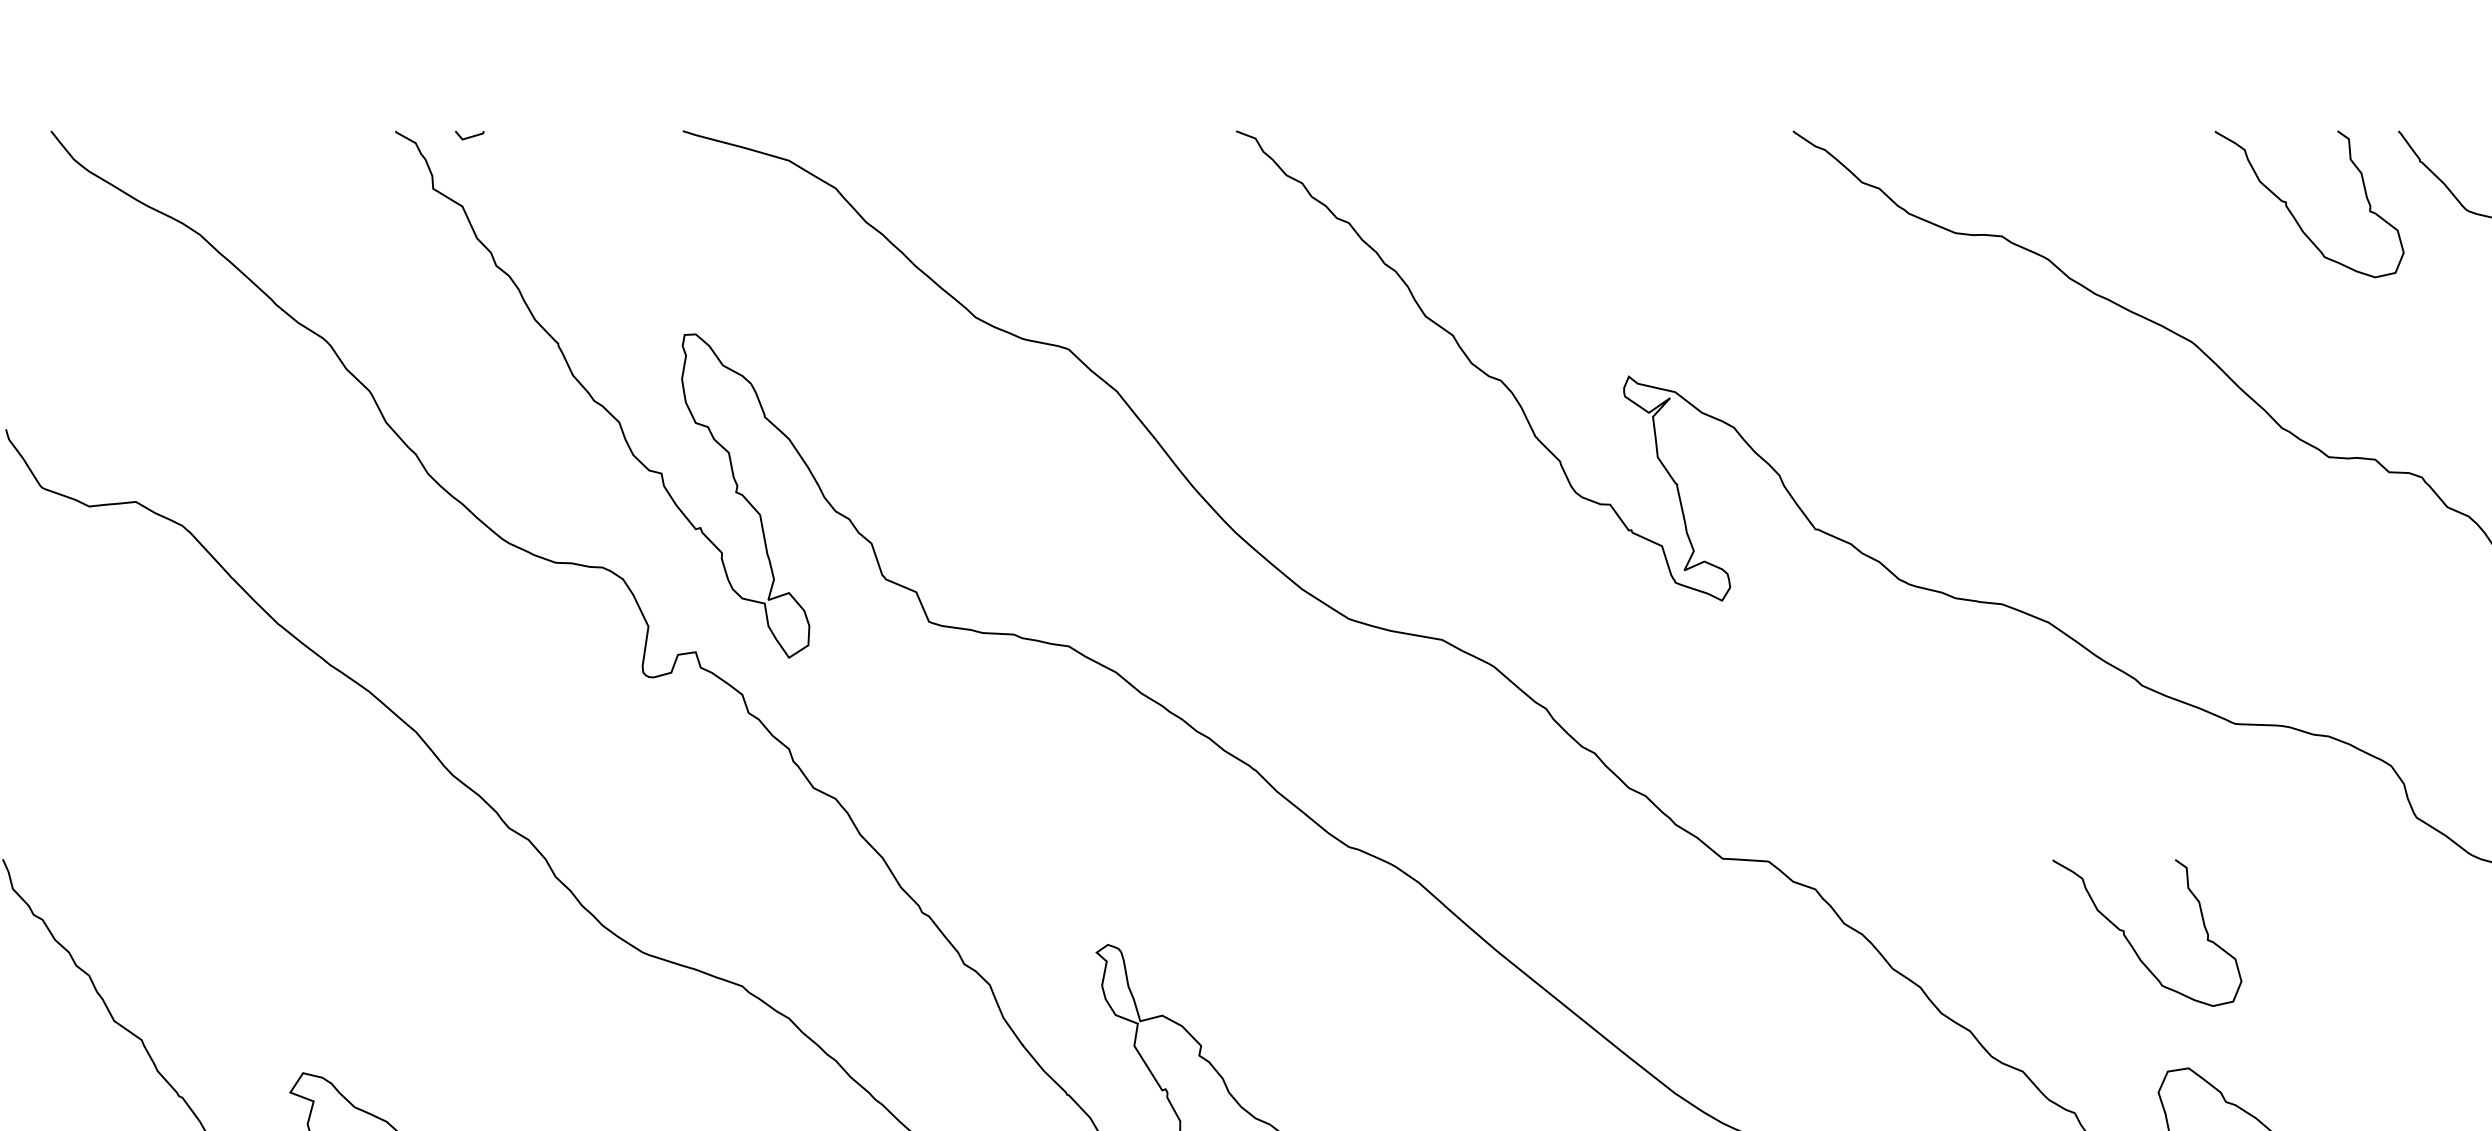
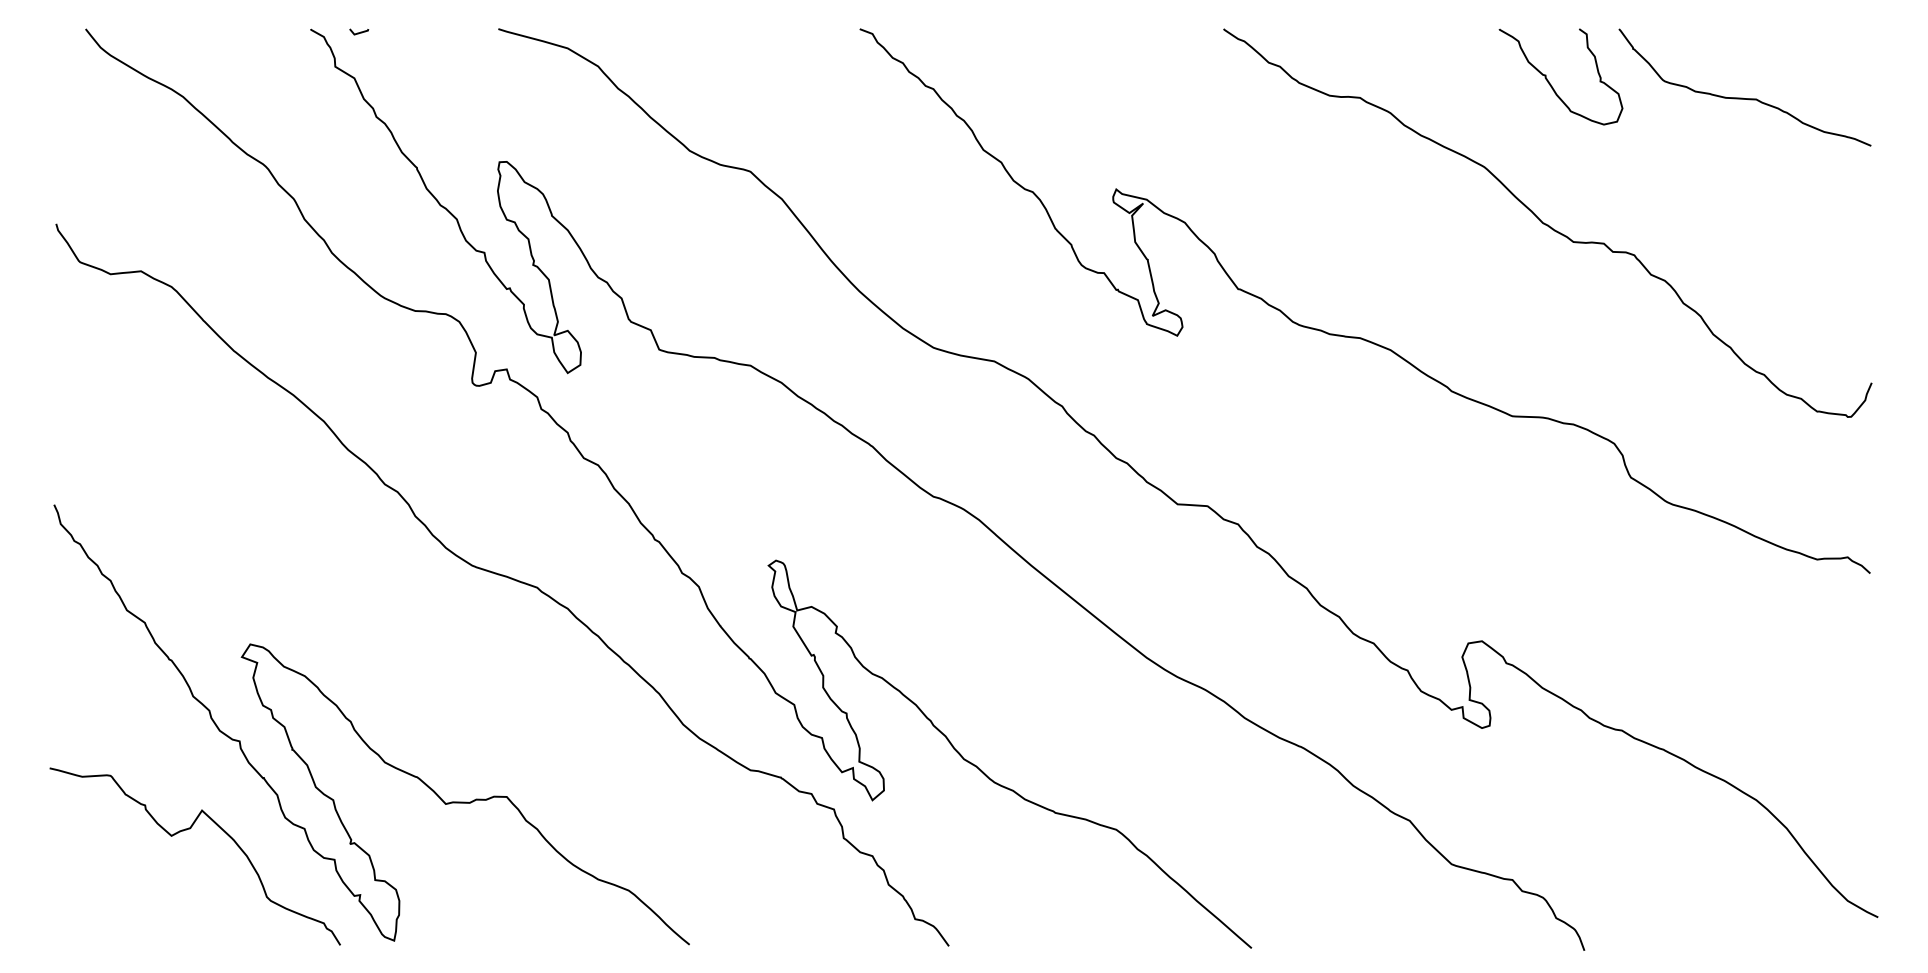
curve: (2132, 944) -> (1445, 560), removed

